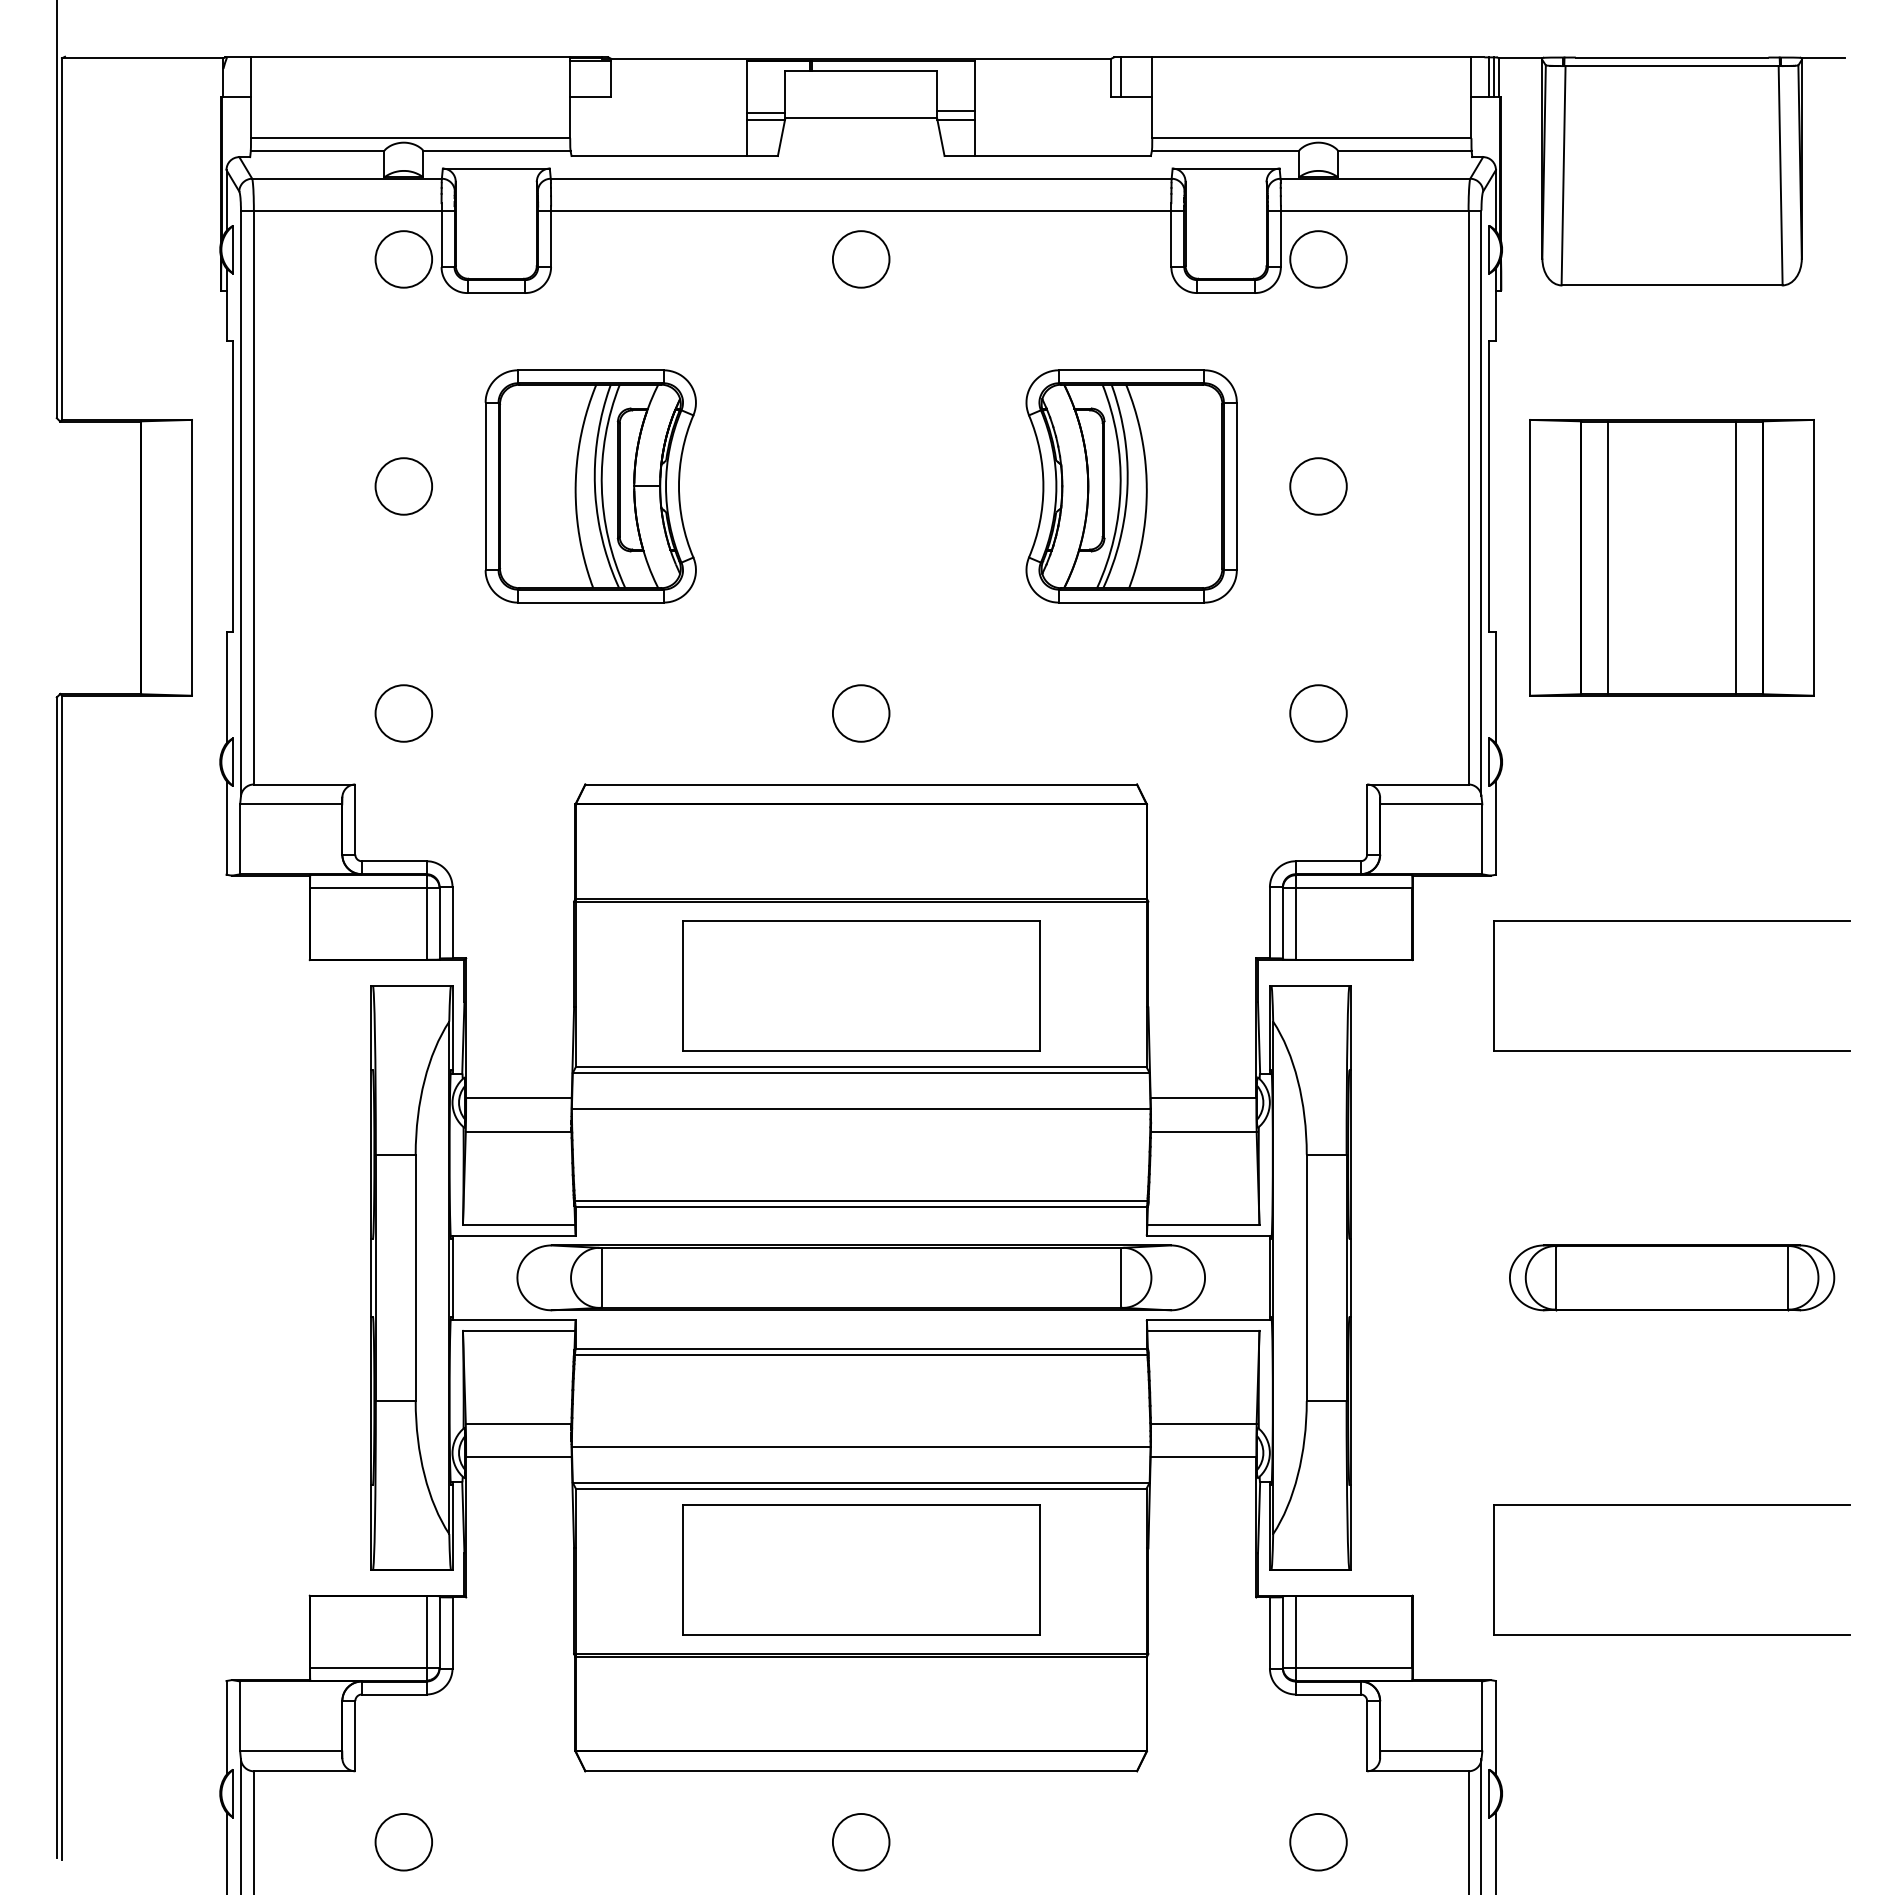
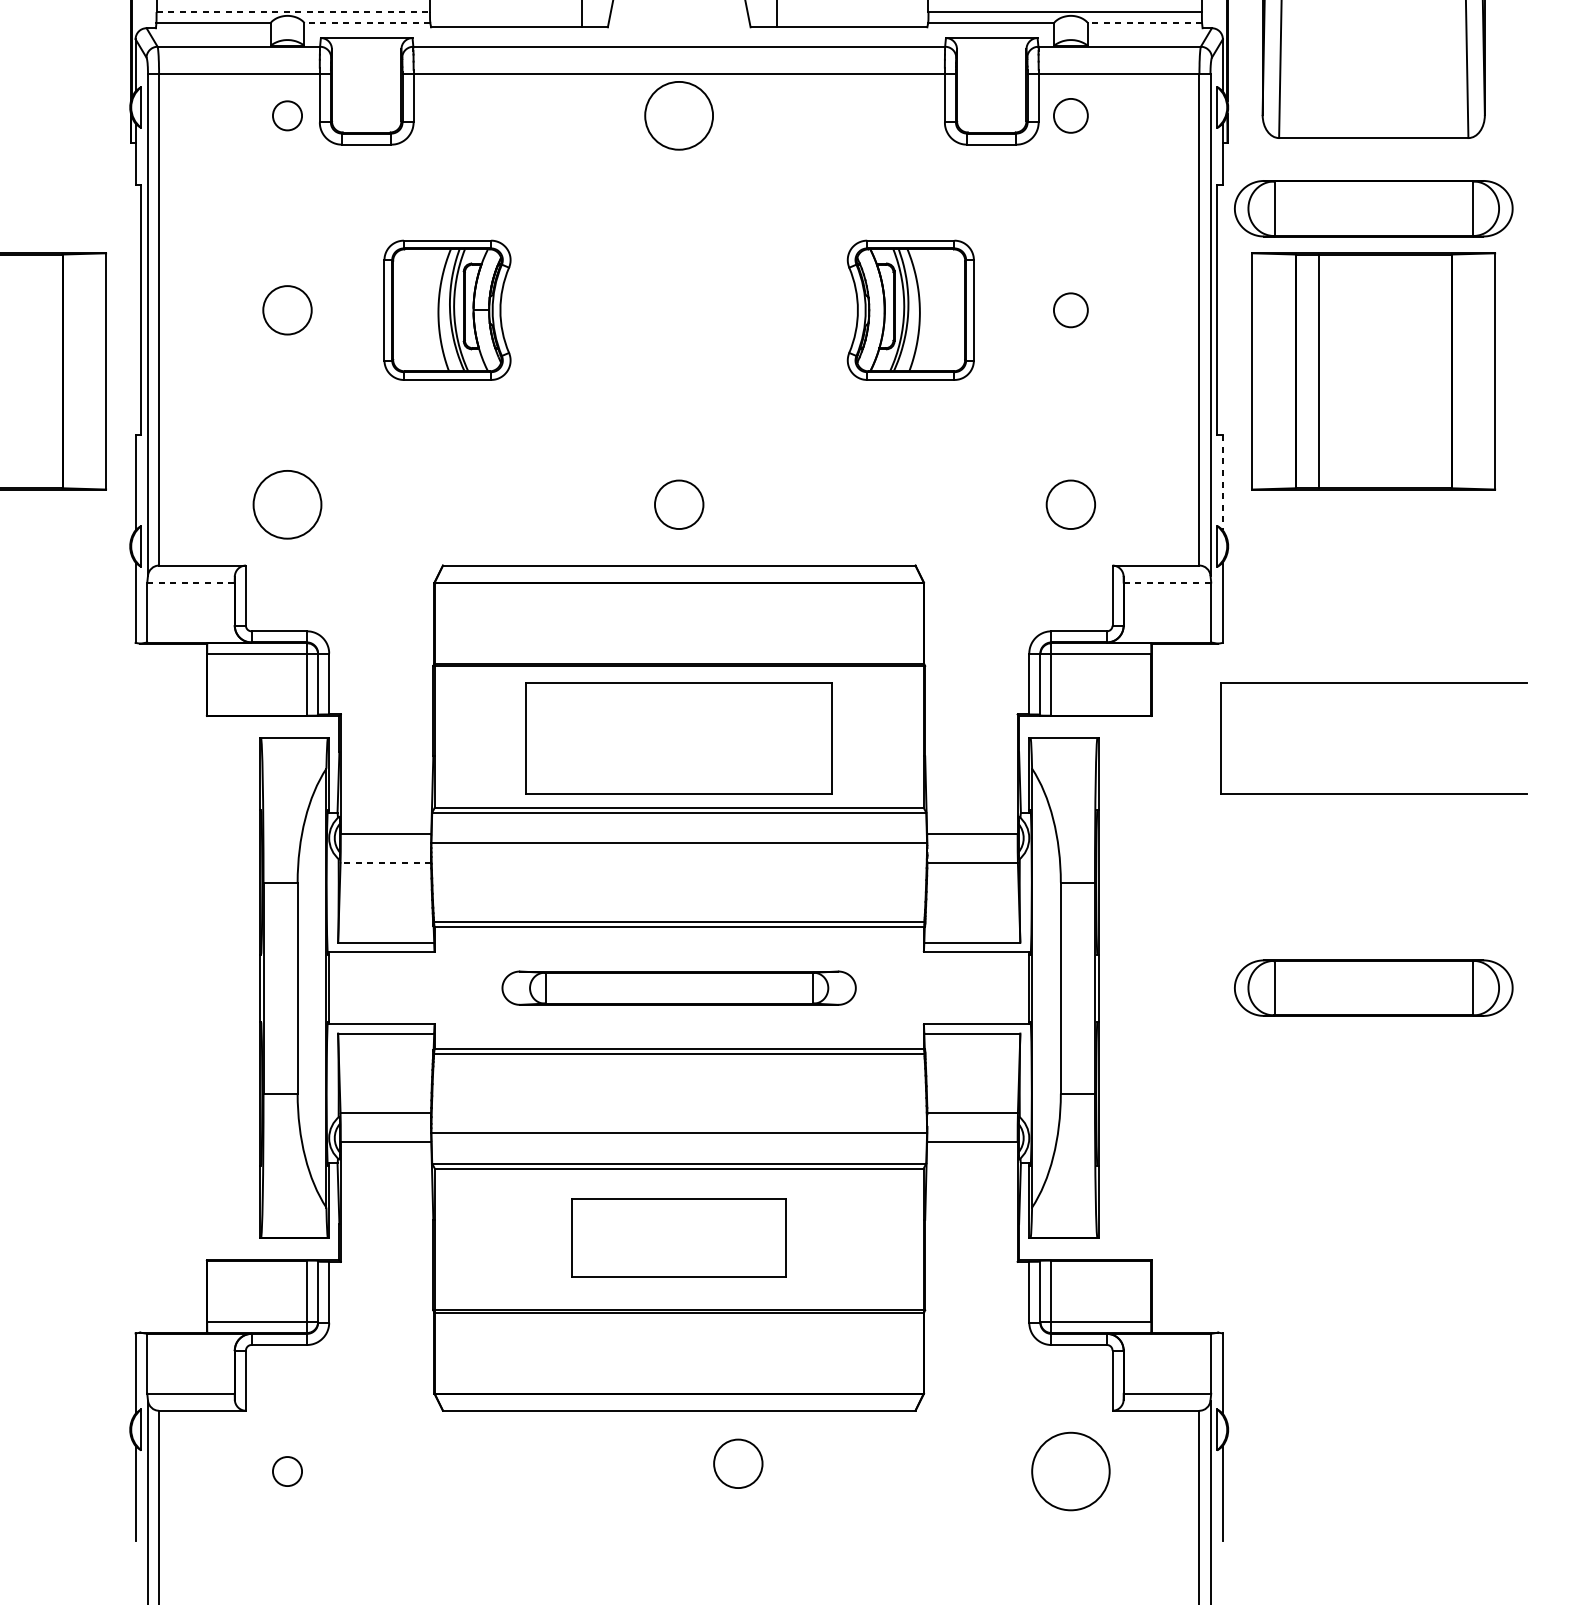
line: (410, 138) -> (293, 12), solid -> dashed
line: (496, 151) -> (366, 23), solid -> dashed
line: (1404, 151) -> (1144, 23), solid -> dashed
circle: (403, 259) -> (287, 115), size x0.6
circle: (861, 259) -> (679, 115), size x1.4
circle: (1318, 259) -> (1070, 115), size x0.7
part: (1672, 367) -> (1374, 208), added
part: (590, 486) -> (447, 310), size x0.7
part: (1131, 486) -> (910, 310), size x0.7
circle: (1318, 486) -> (1070, 310), size x0.7
line: (1735, 557) -> (1428, 371), removed
line: (1495, 688) -> (1222, 483), solid -> dashed
circle: (403, 713) -> (287, 504), size x1.4
line: (291, 804) -> (191, 582), solid -> dashed
line: (1431, 804) -> (1167, 582), solid -> dashed
line: (518, 1132) -> (385, 863), solid -> dashed
part: (860, 1277) -> (678, 987), size x0.6
part: (1671, 1505) -> (1373, 1183), removed
part: (861, 1569) -> (679, 1237), size x0.7
circle: (403, 1841) -> (287, 1470), size x0.6
circle: (1318, 1841) -> (1070, 1470), size x1.6
circle: (861, 1842) -> (738, 1464), moved

